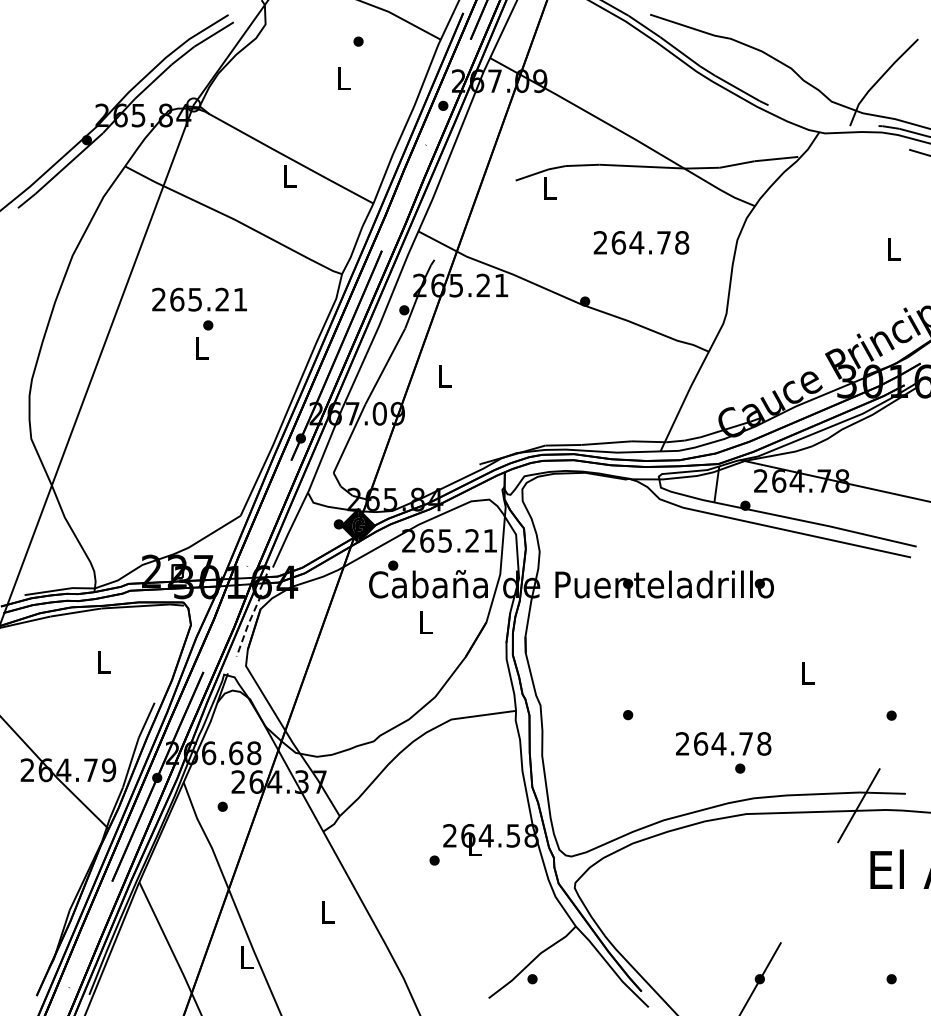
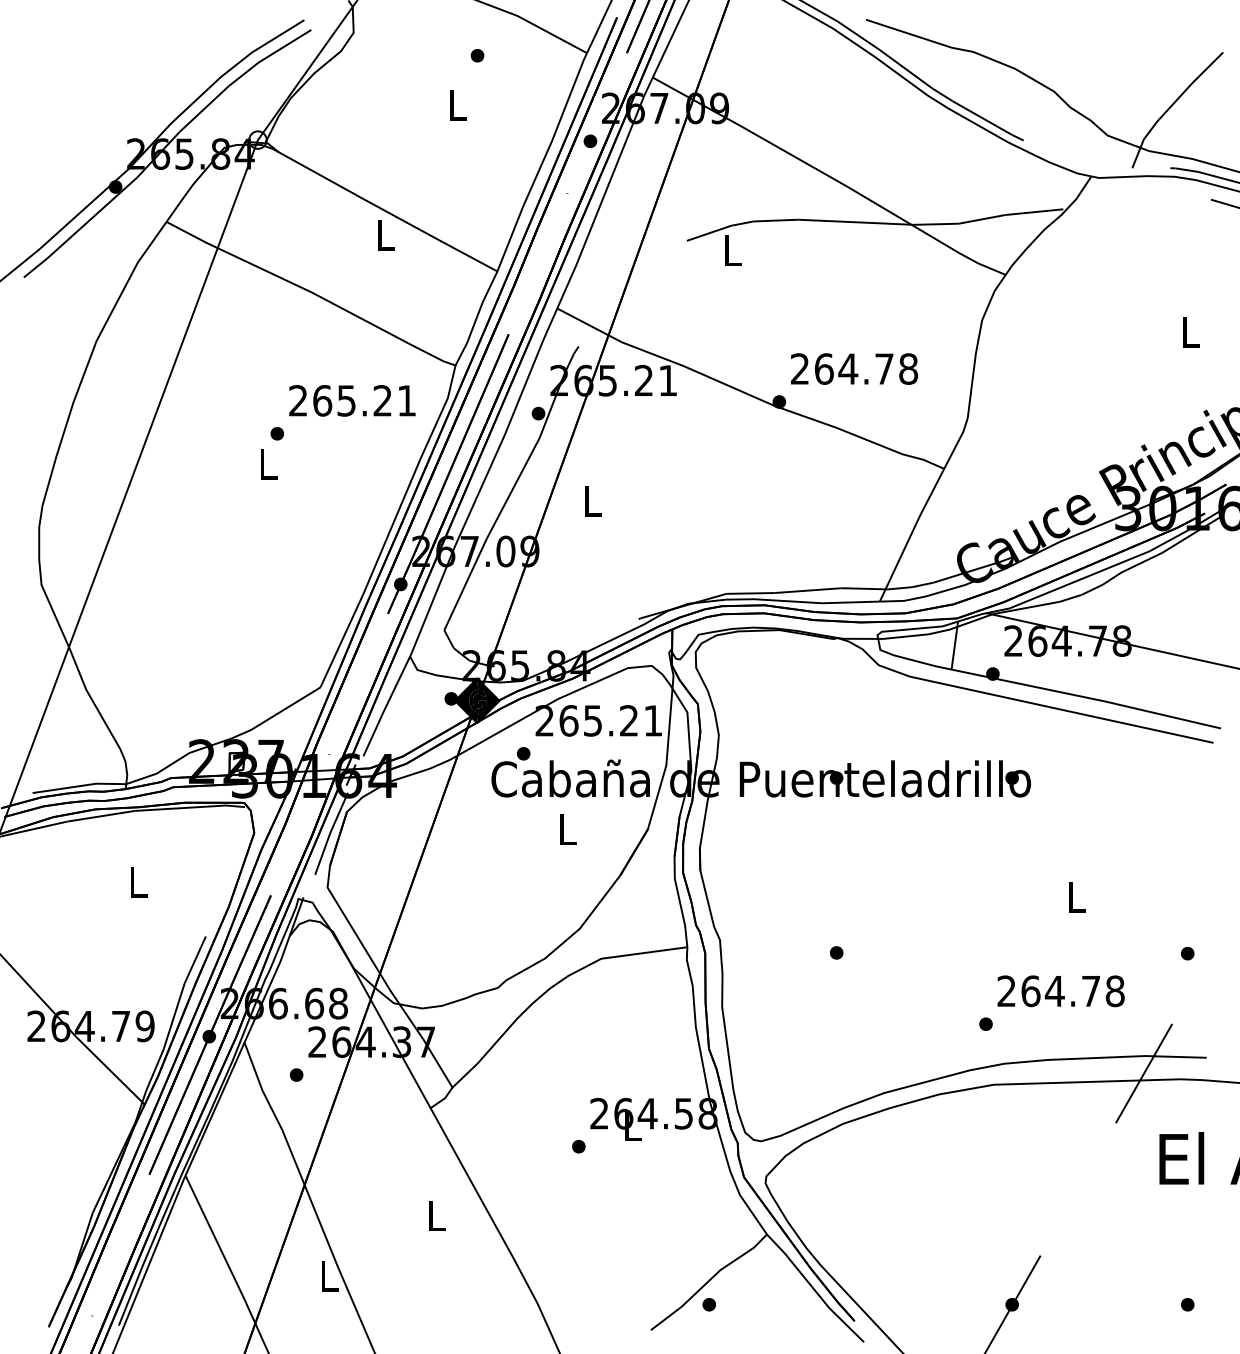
text: (641, 242) -> (854, 368), moved
text: (199, 299) -> (352, 400), moved
line: (248, 625) -> (330, 833), dashed -> solid
text: (723, 743) -> (1060, 990), moved

